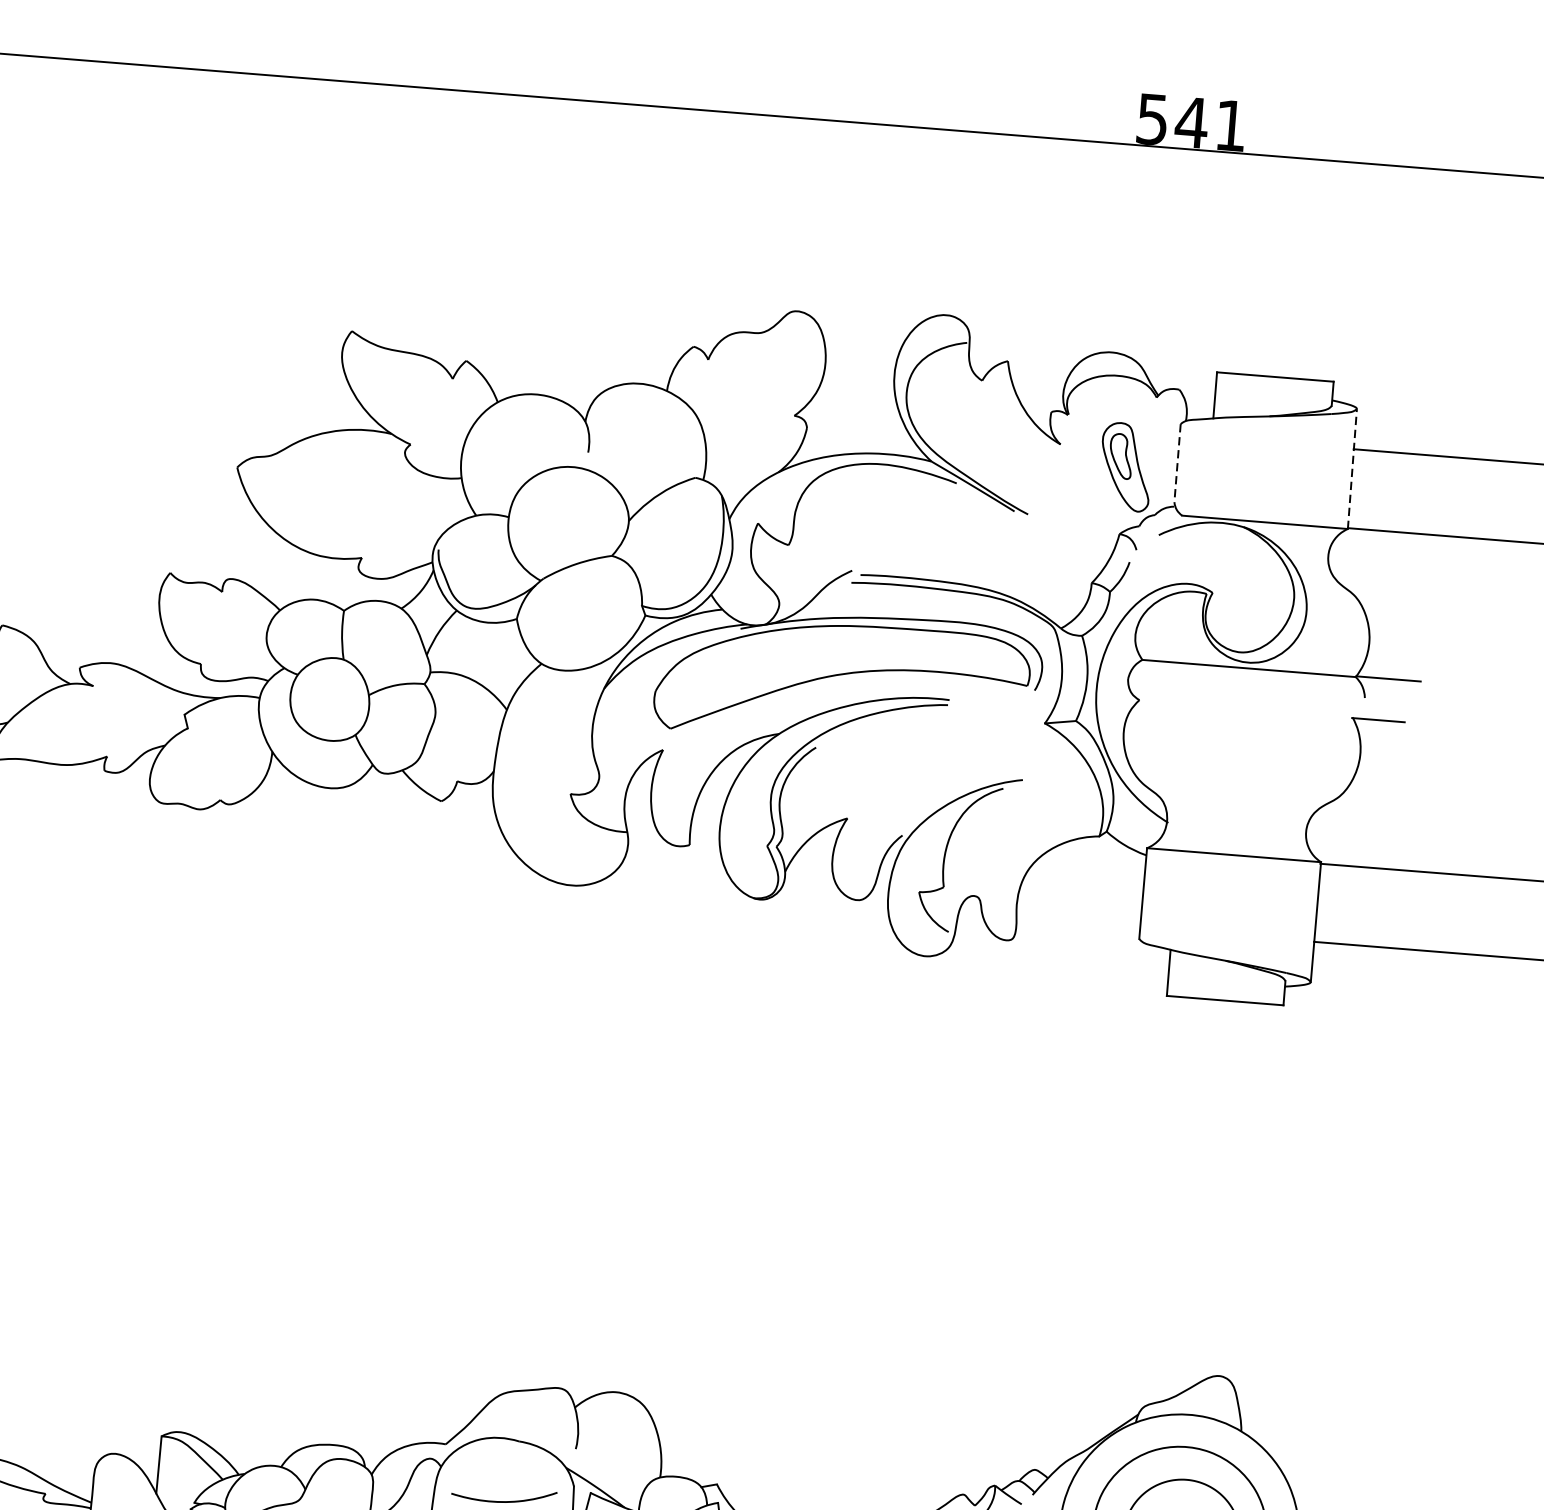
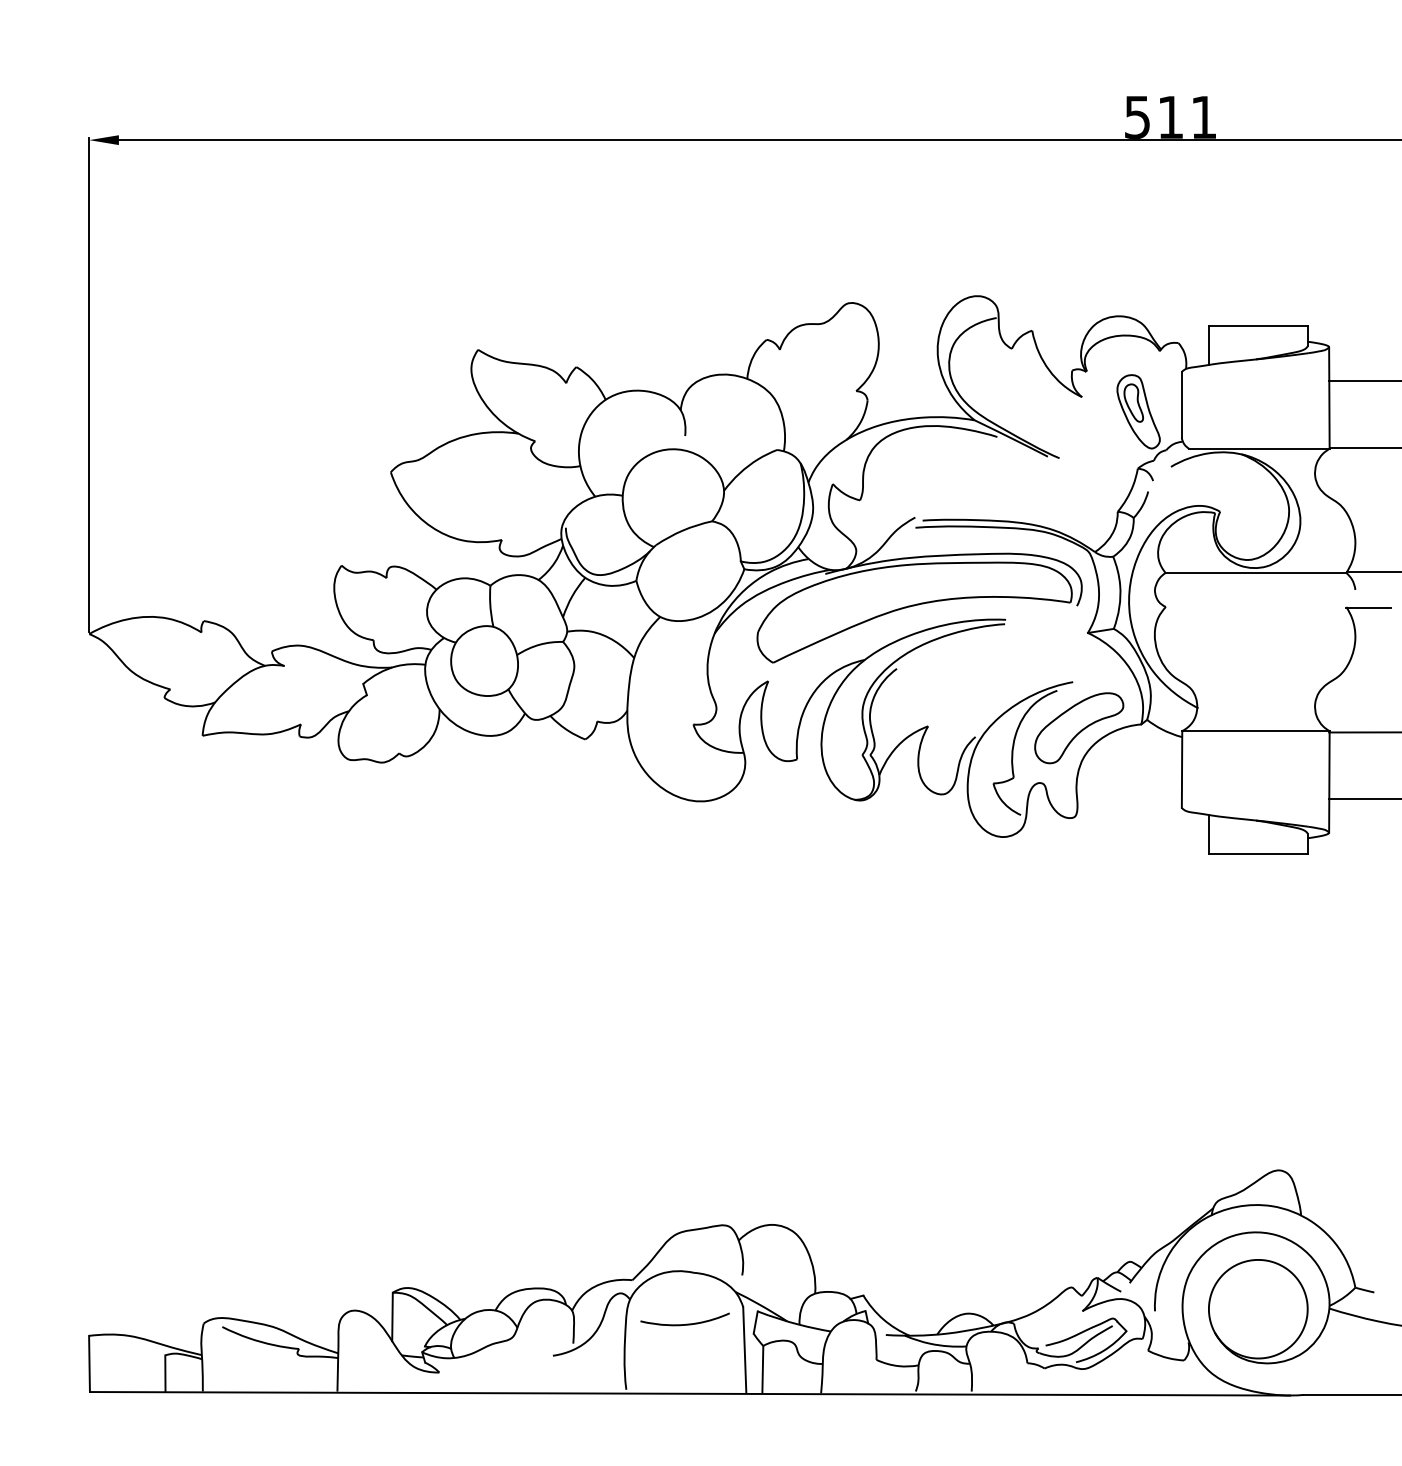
text: (1191, 122) -> (1170, 117), 541 -> 511
line: (1177, 463) -> (1181, 405), dashed -> solid
line: (1352, 469) -> (1329, 398), dashed -> solid
part: (1025, 835) -> (1079, 728), added

